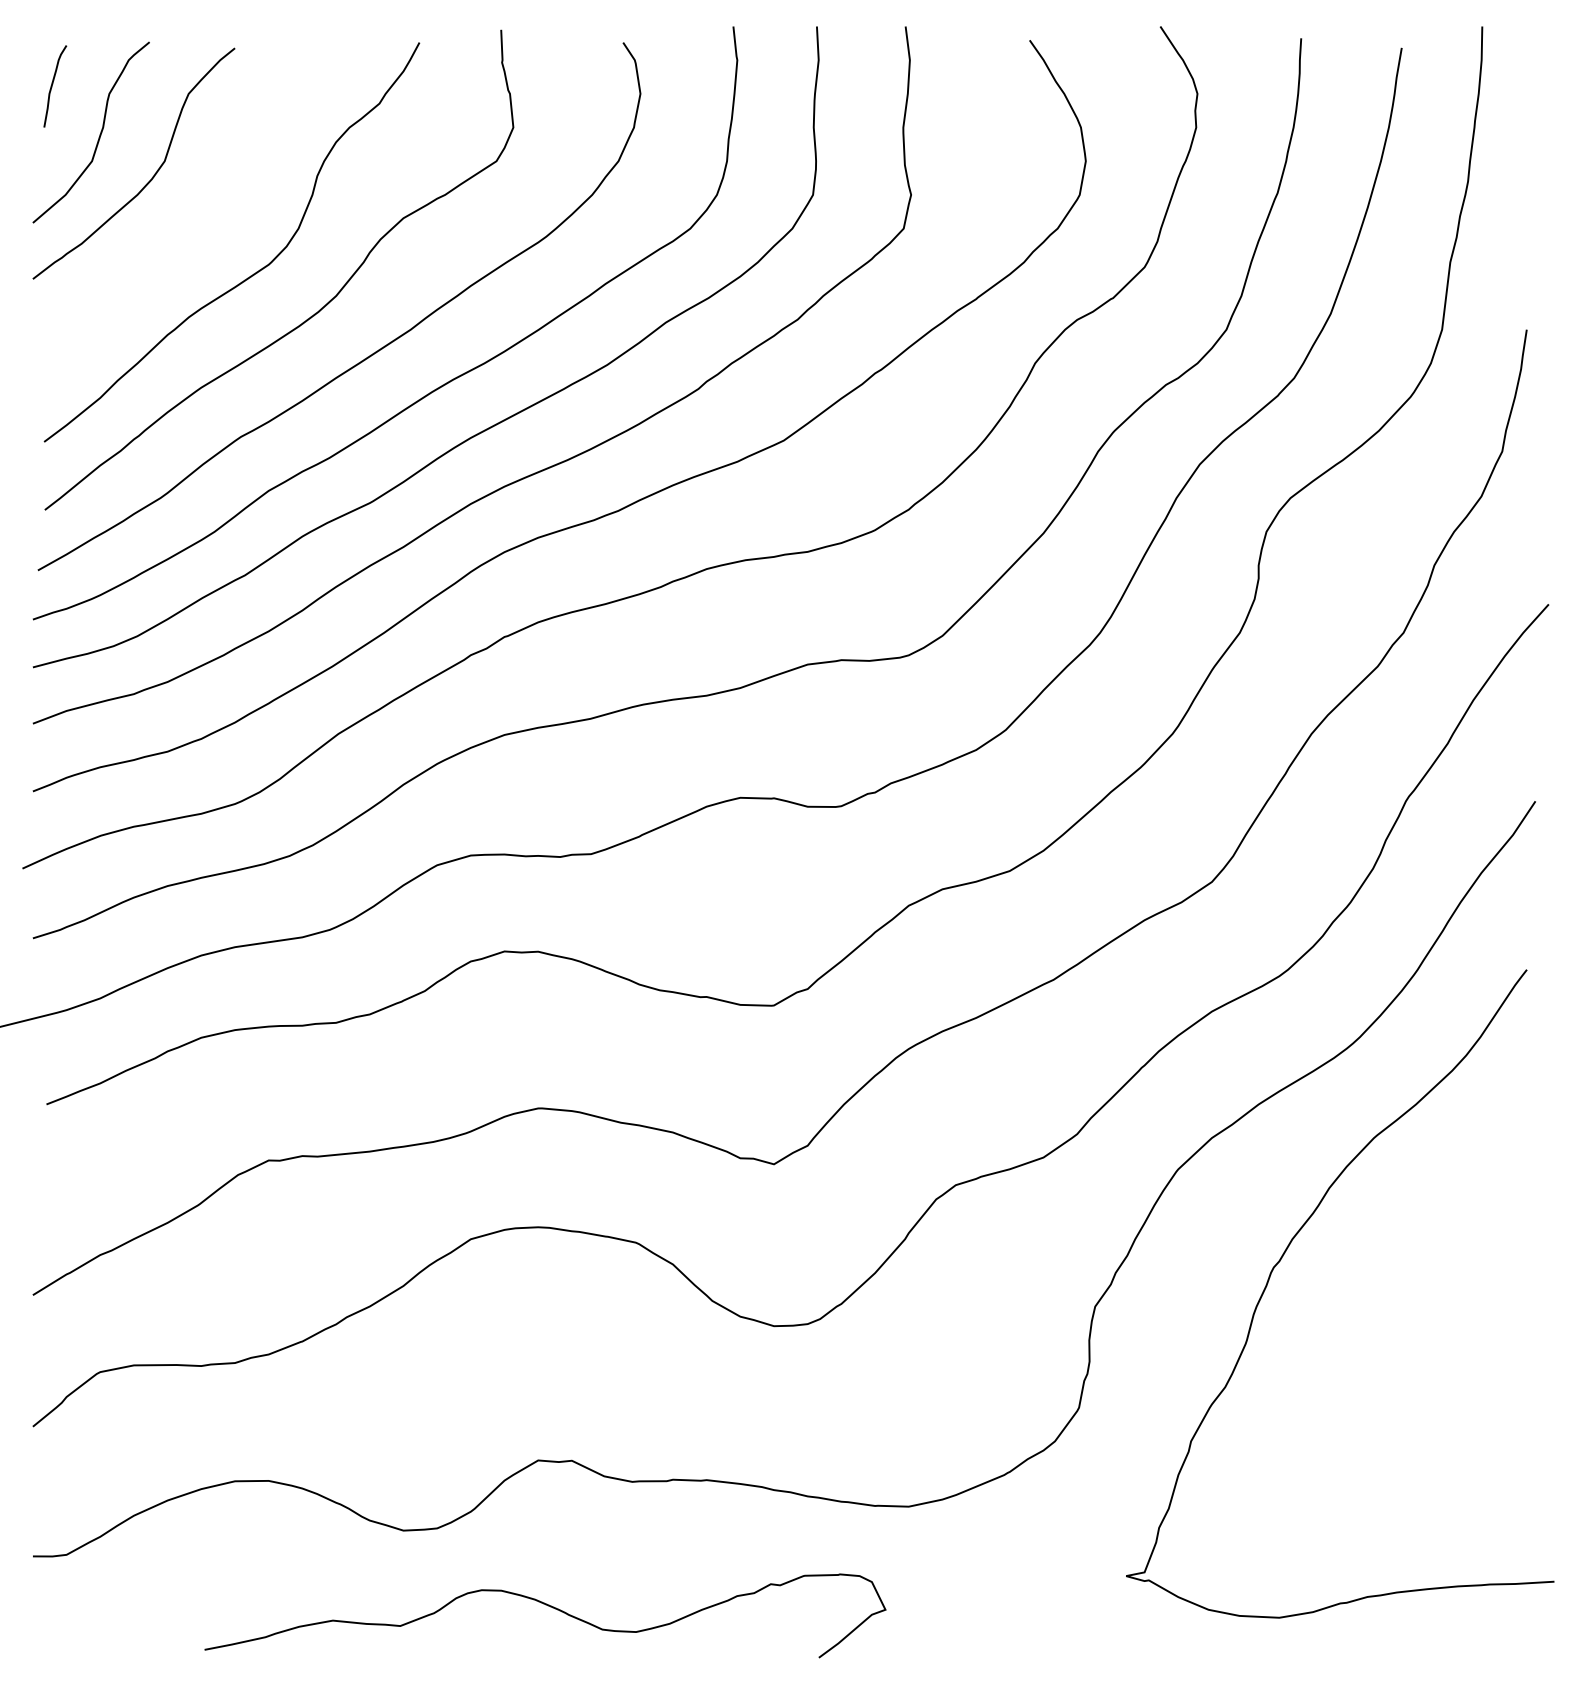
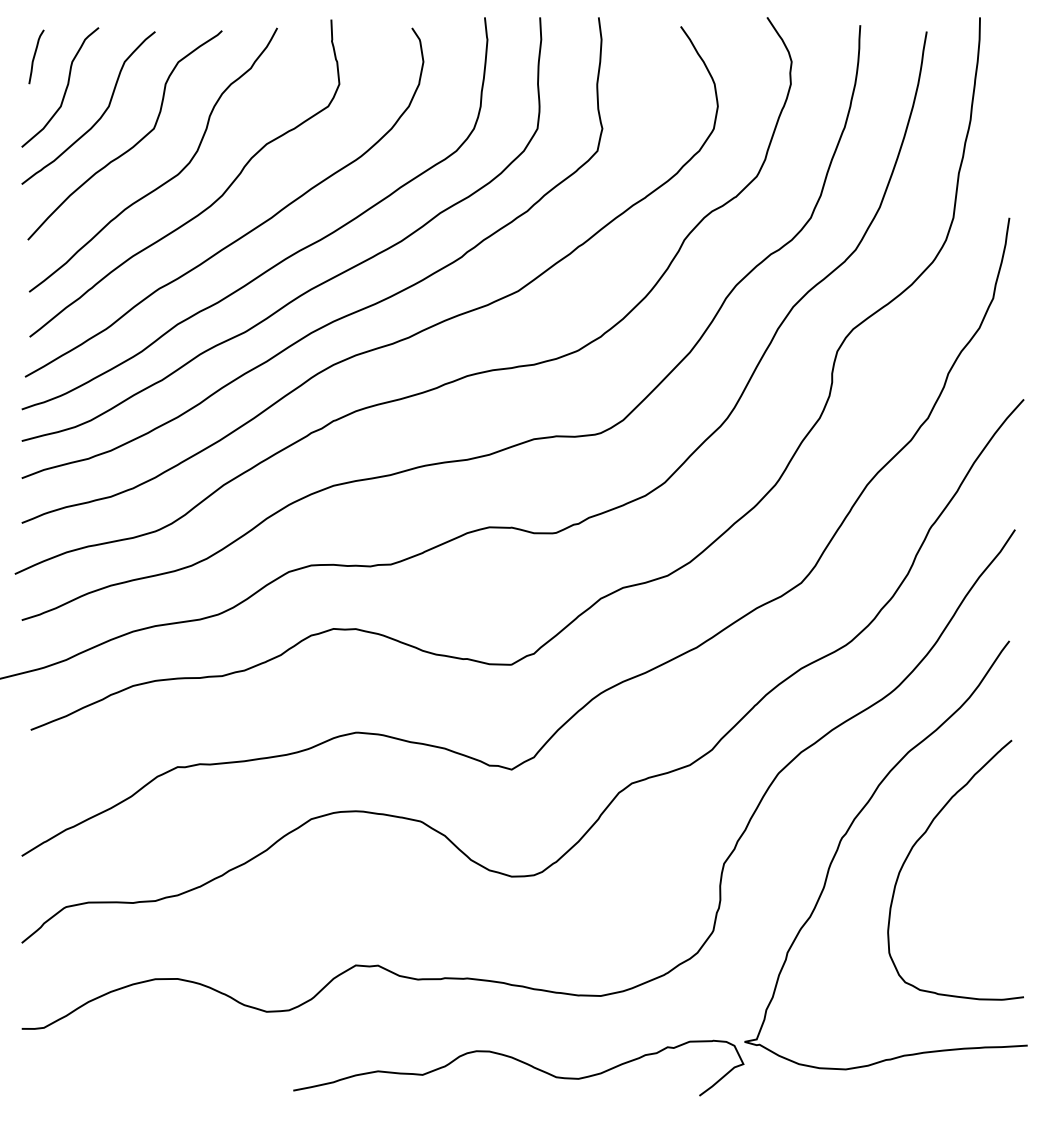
curve: (197, 223) -> (130, 147), added
curve: (1390, 1271) -> (919, 840), added
curve: (548, 1607) -> (520, 1062), moved

